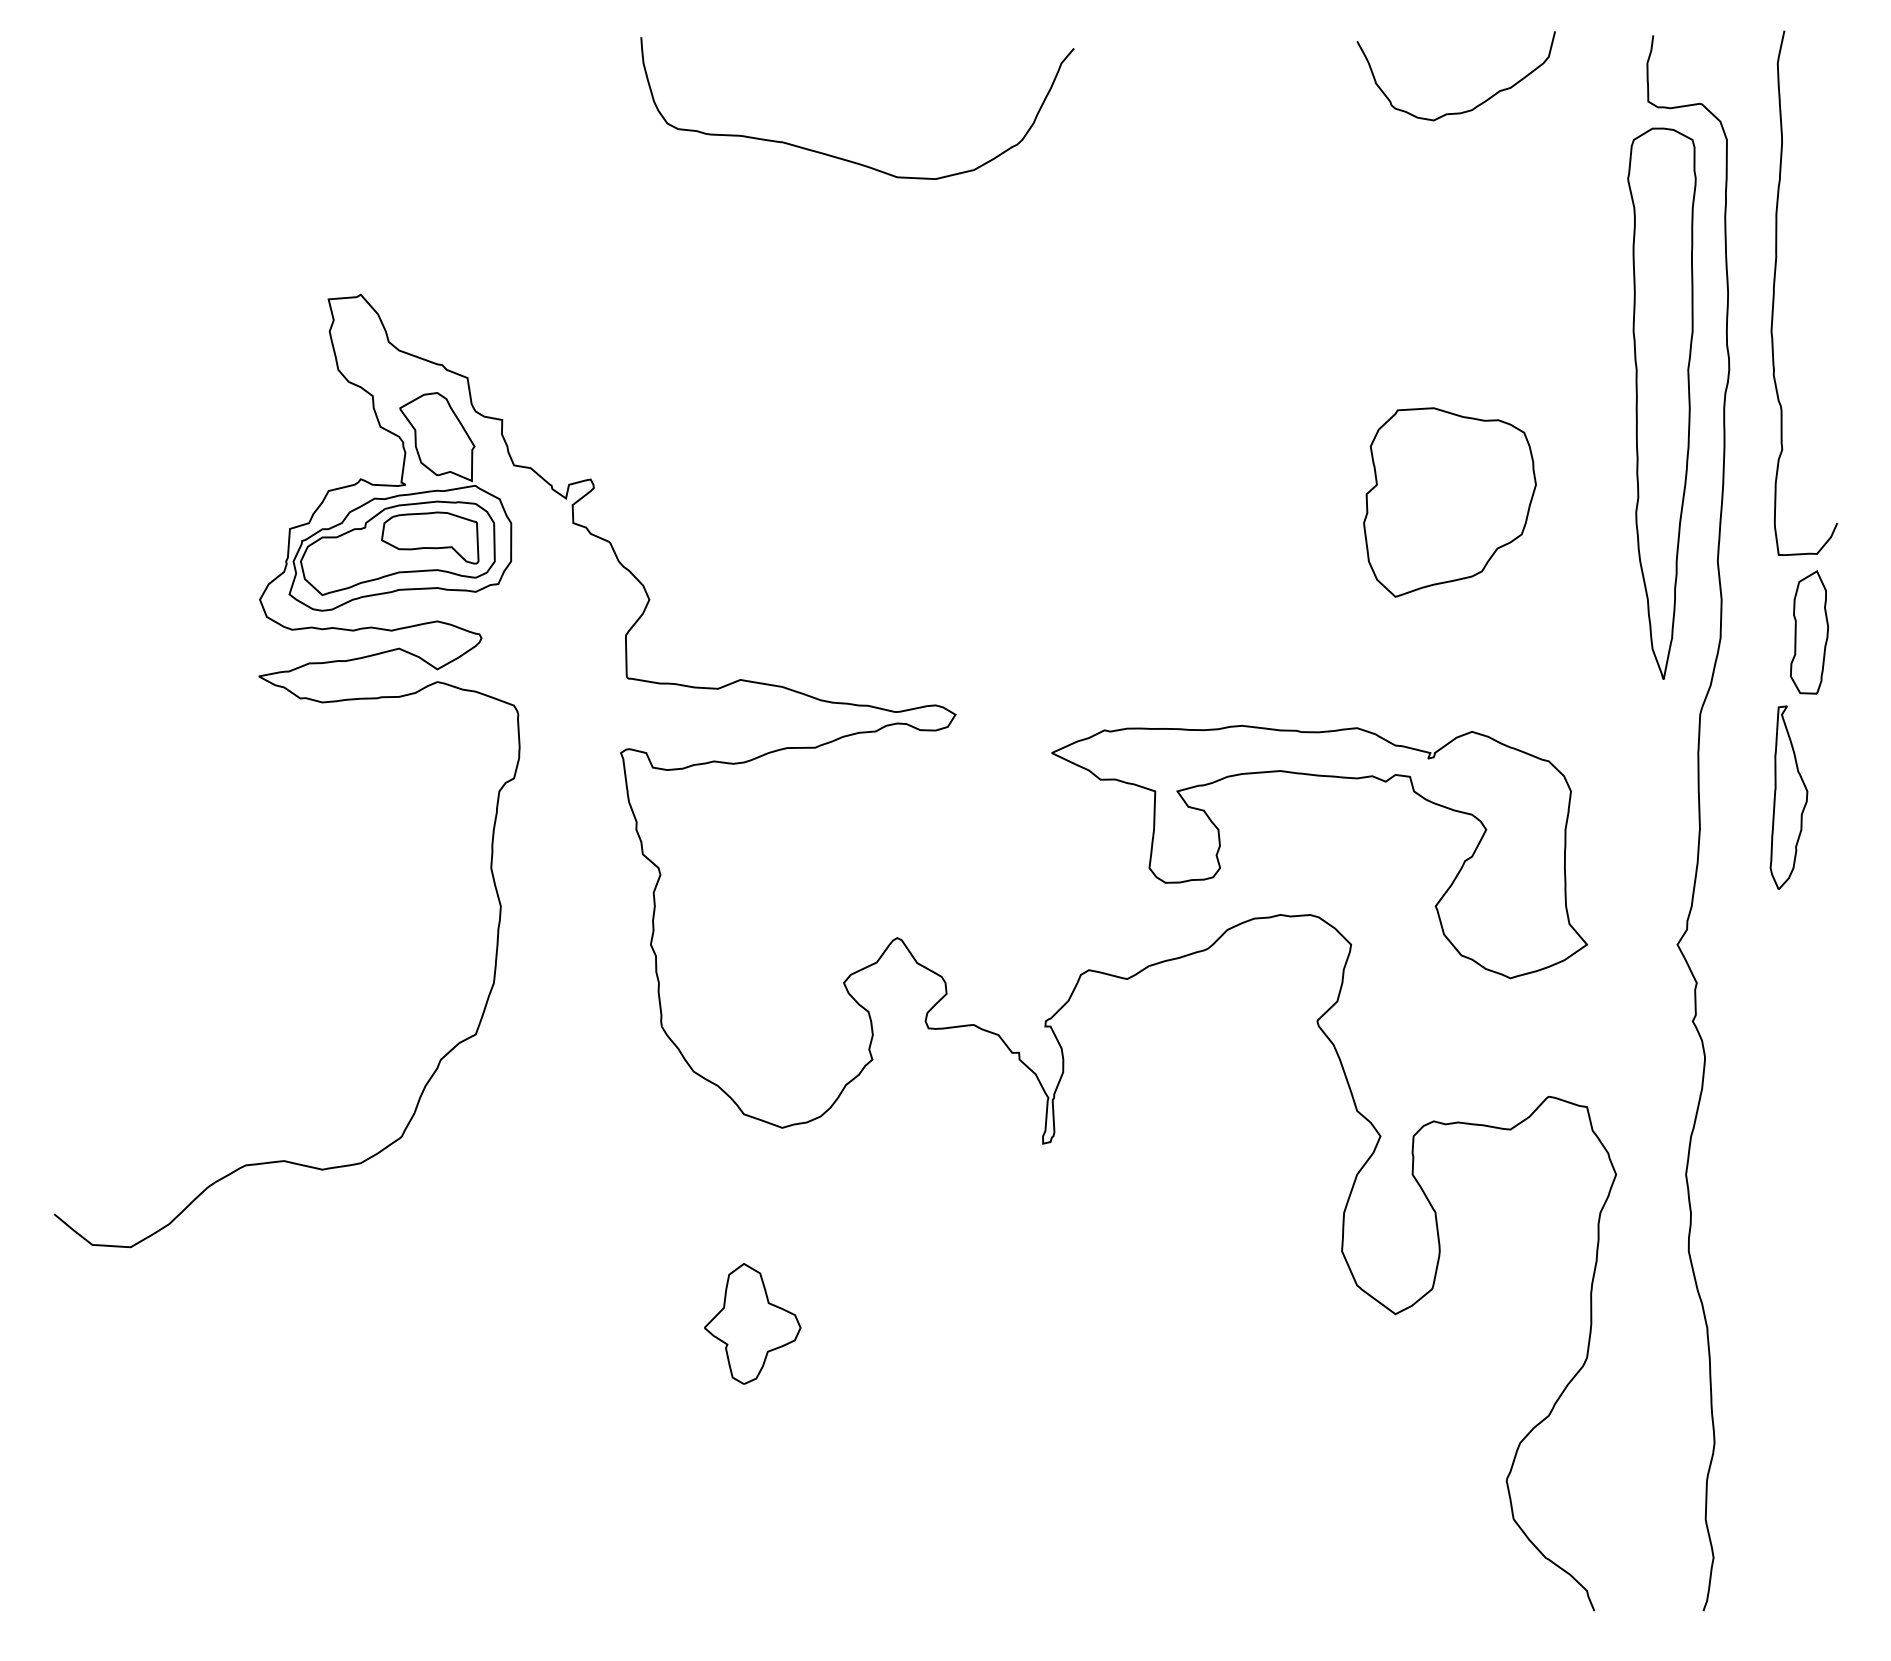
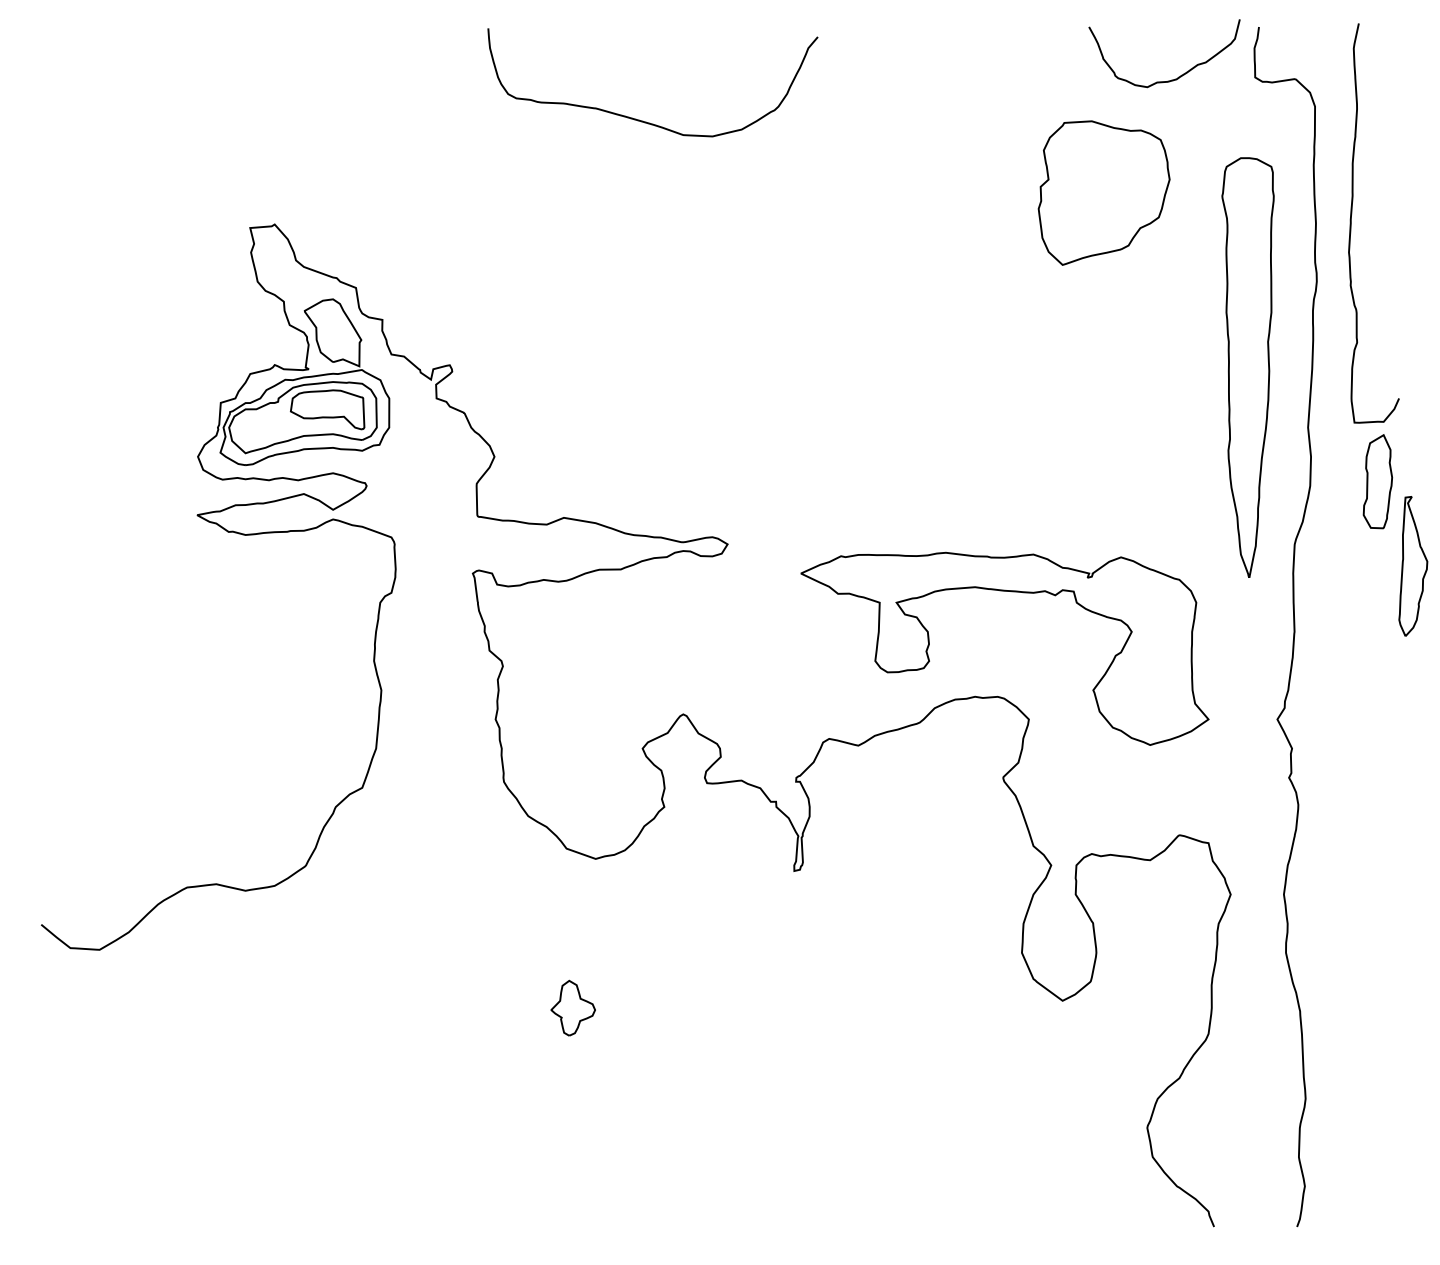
curve: (1462, 111) -> (1169, 80), moved
part: (1661, 403) -> (1247, 367), moved
part: (1449, 502) -> (1103, 193), moved
part: (1788, 797) -> (1412, 566), moved
part: (752, 1323) -> (573, 1007), size x0.6

